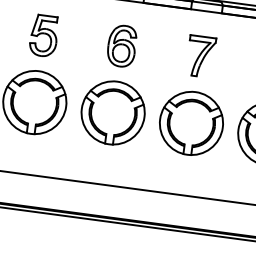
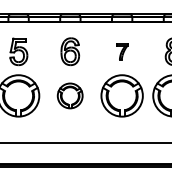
part: (200, 56) -> (122, 51), size x0.6
part: (111, 112) -> (69, 95), size x0.6

